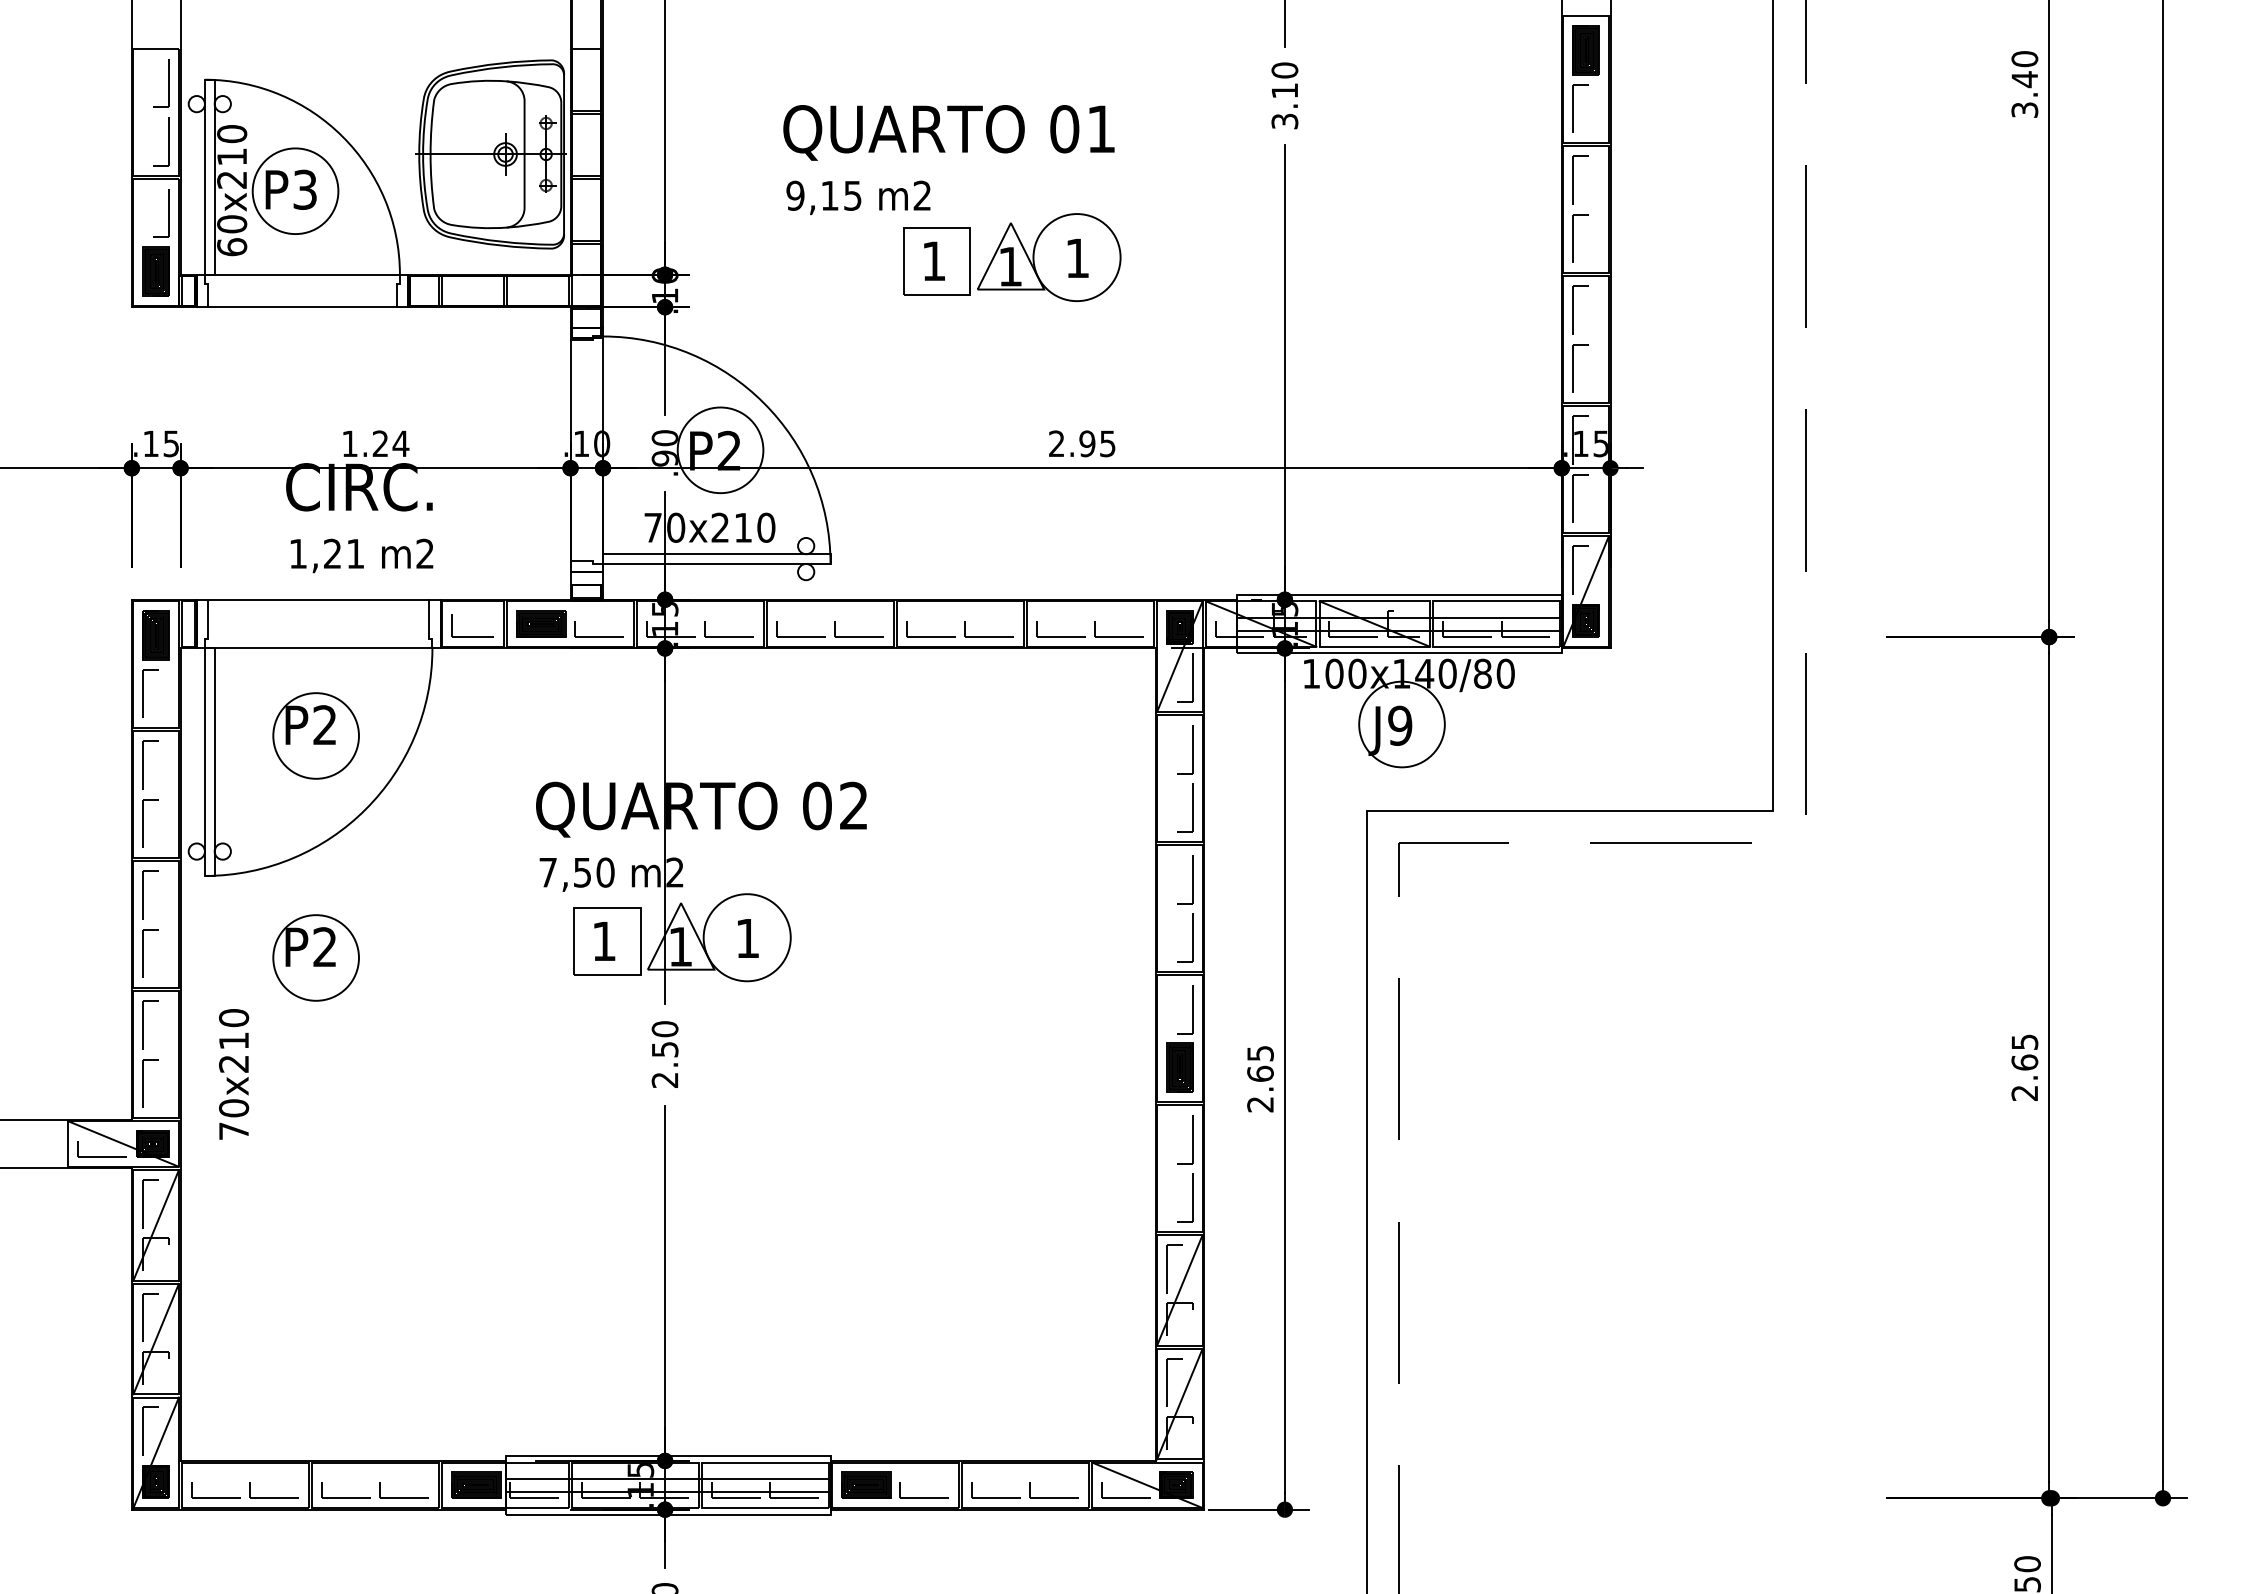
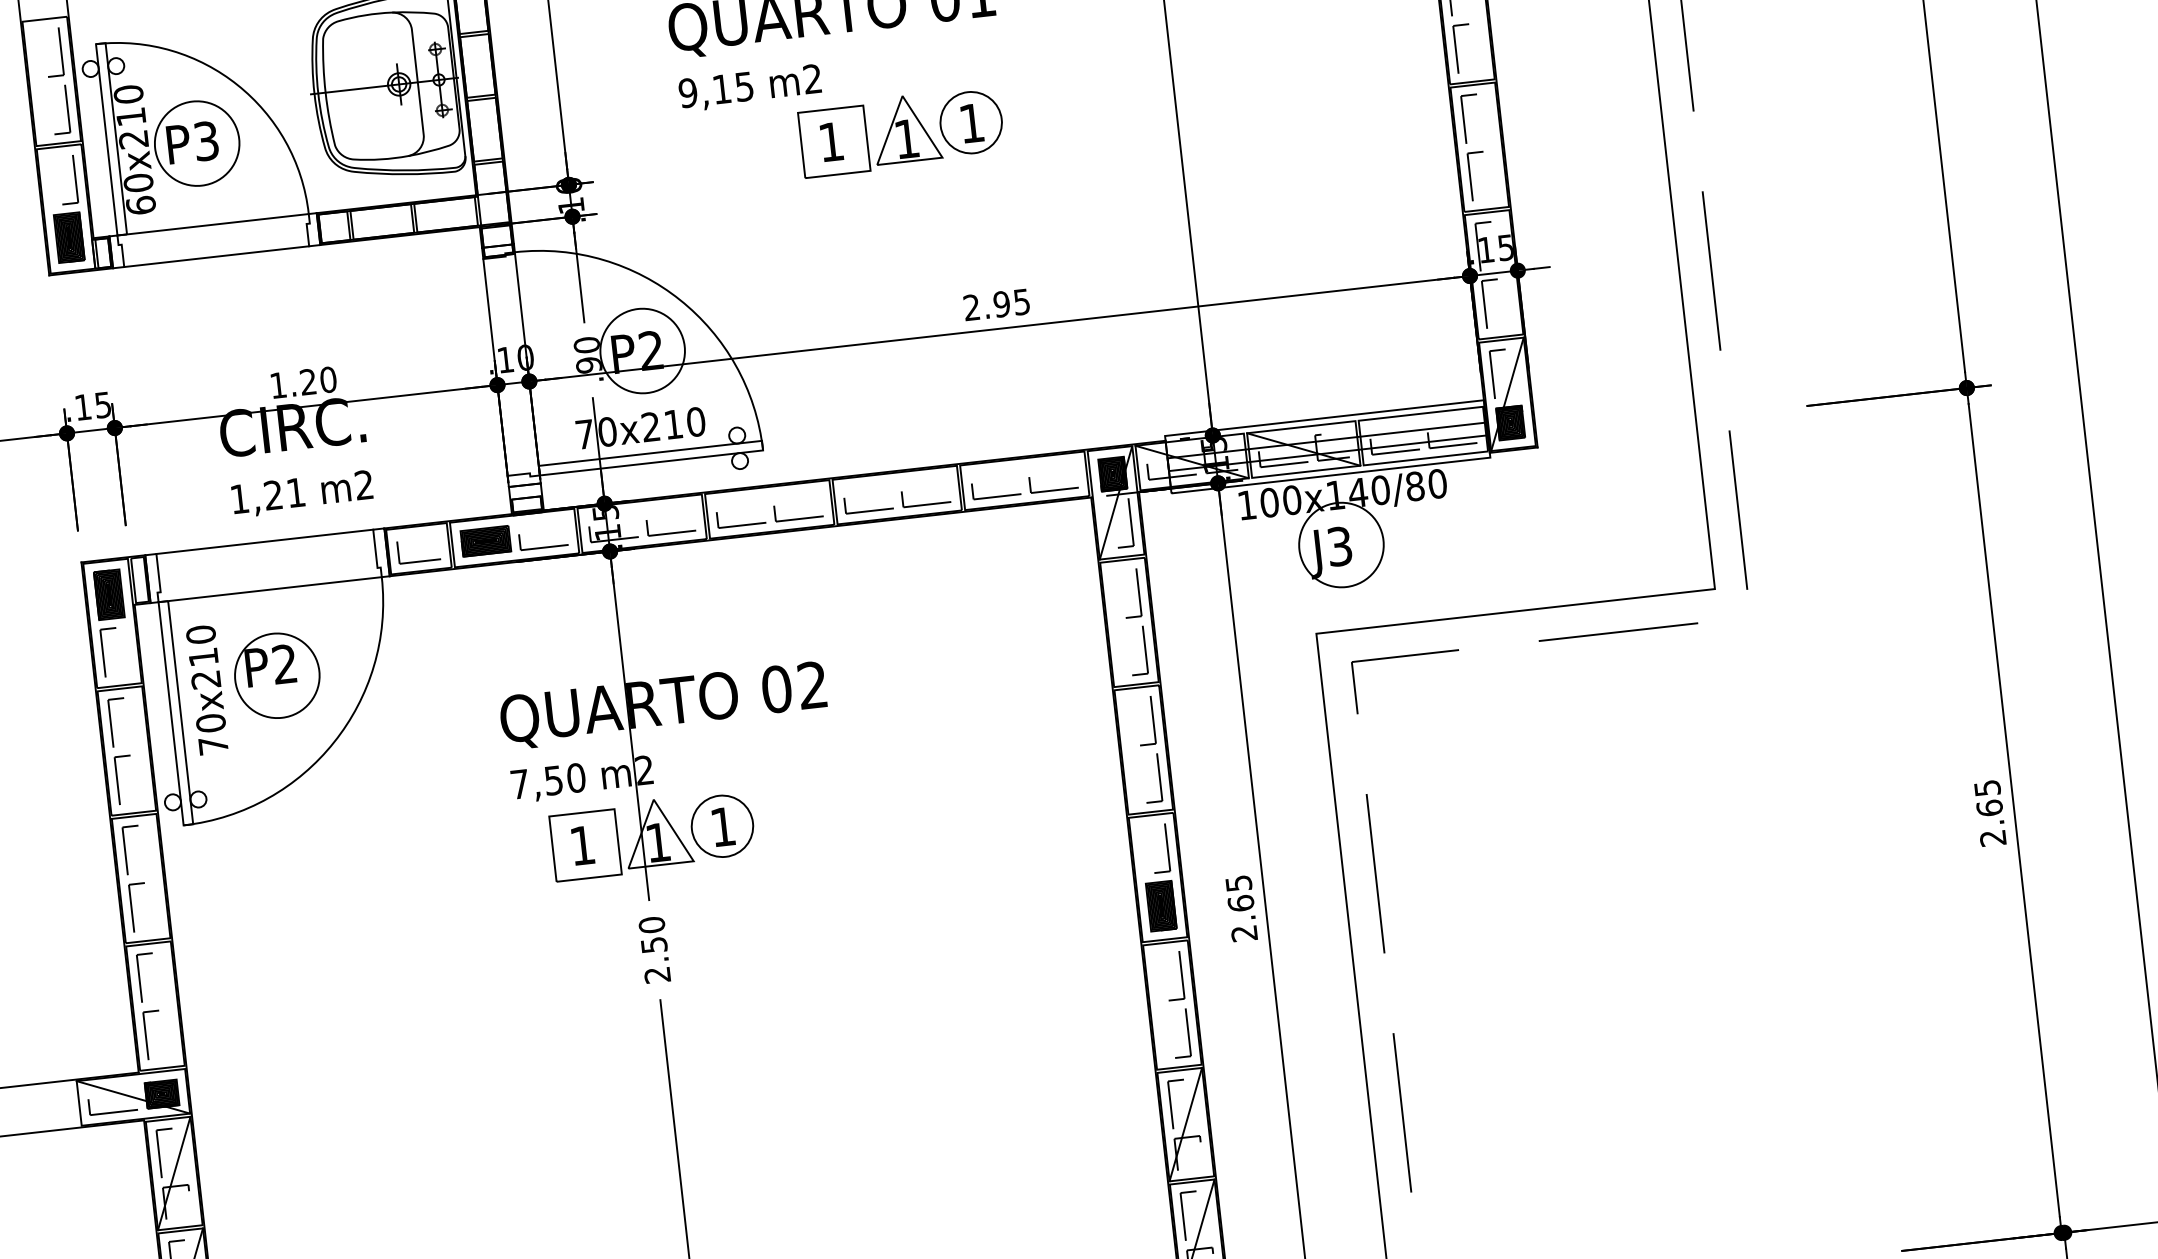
circle: (1076, 257) -> (970, 122), size x0.71
text: (400, 443) -> (327, 379), 1.24 -> 1.20
text: (1400, 725) -> (1340, 546), J9 -> J3
circle: (747, 937) -> (722, 826), size x0.71
part: (315, 957) -> (301, 893), removed
text: (234, 1074) -> (207, 690), moved

